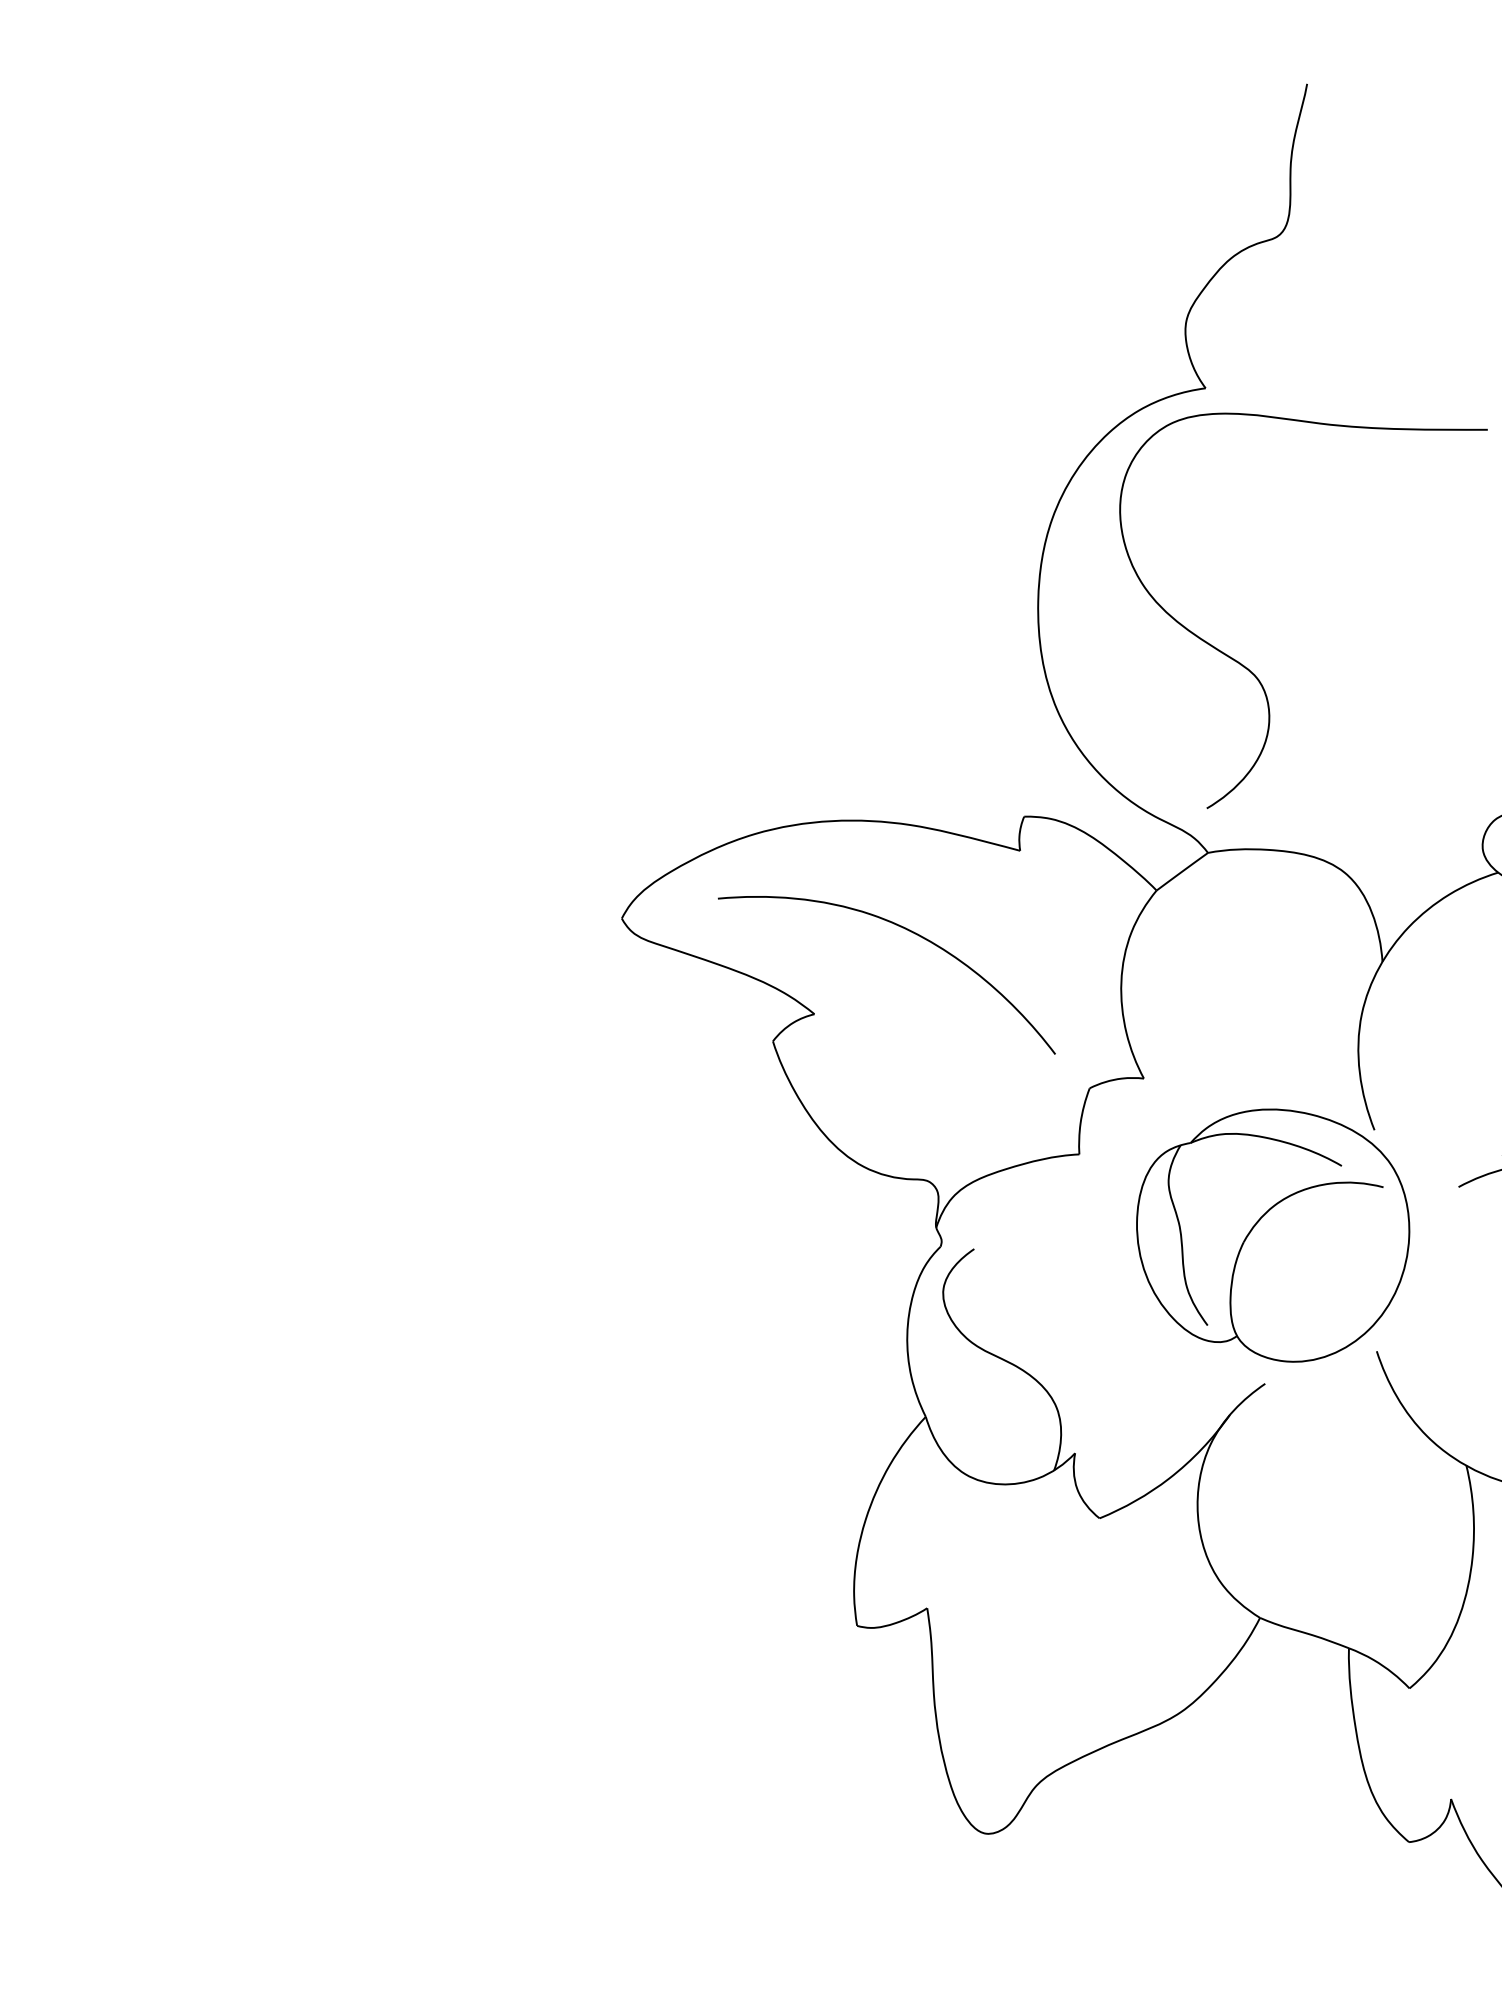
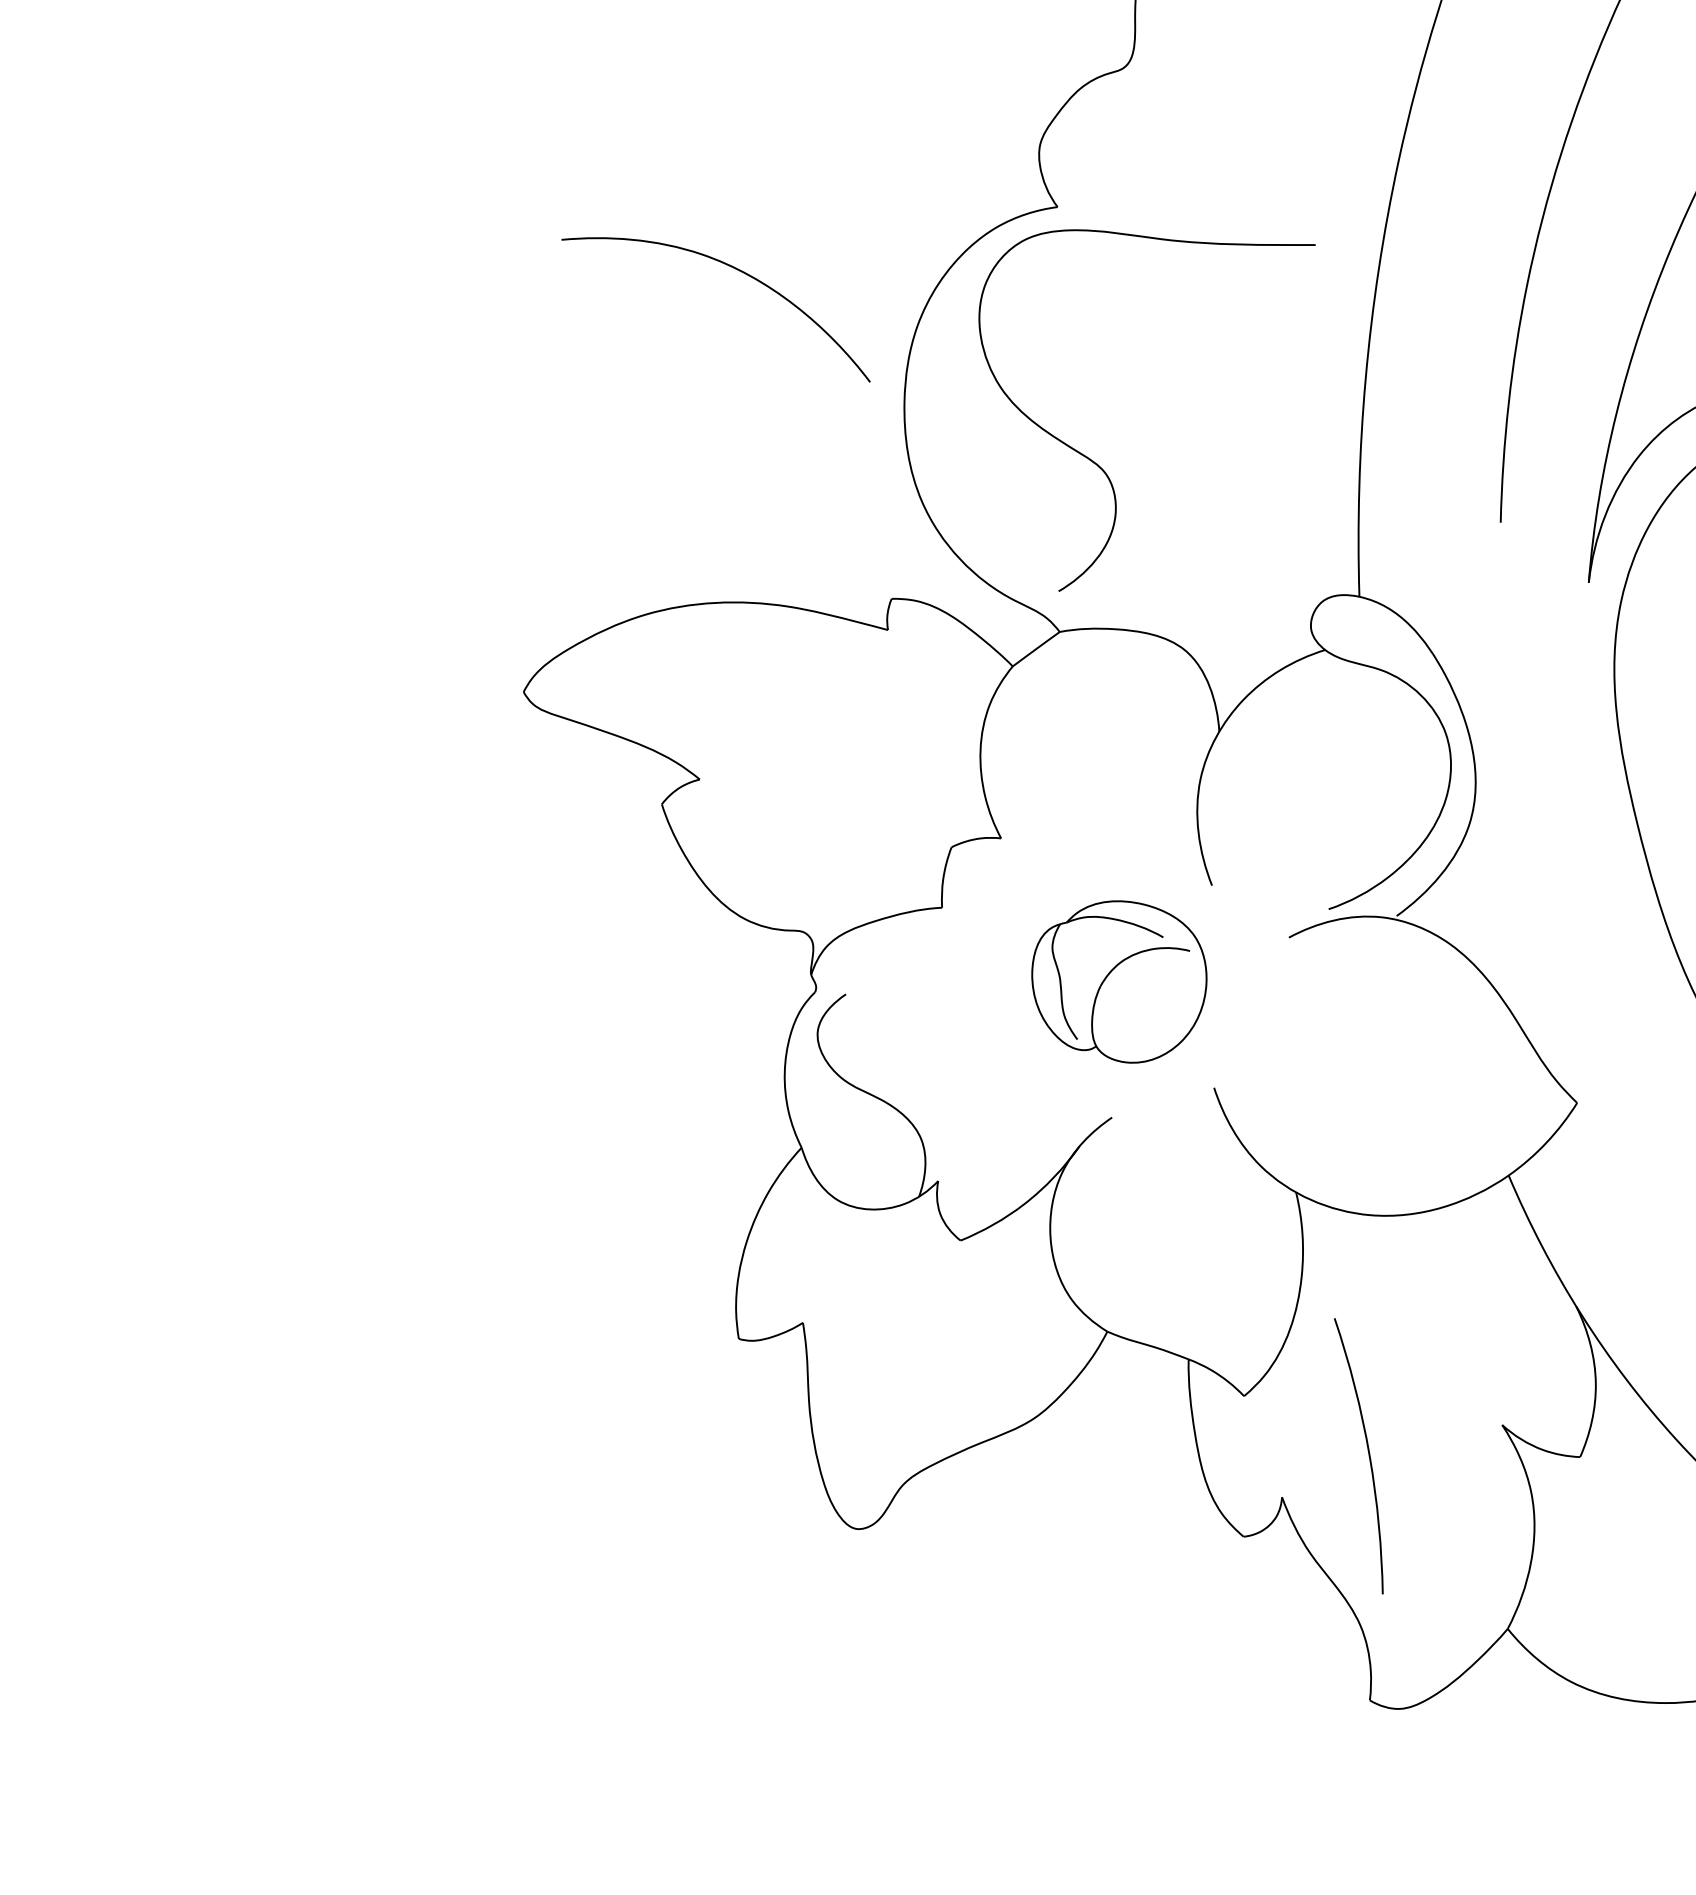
curve: (908, 931) -> (735, 269), moved
part: (1273, 1235) -> (1119, 981), size x0.7

